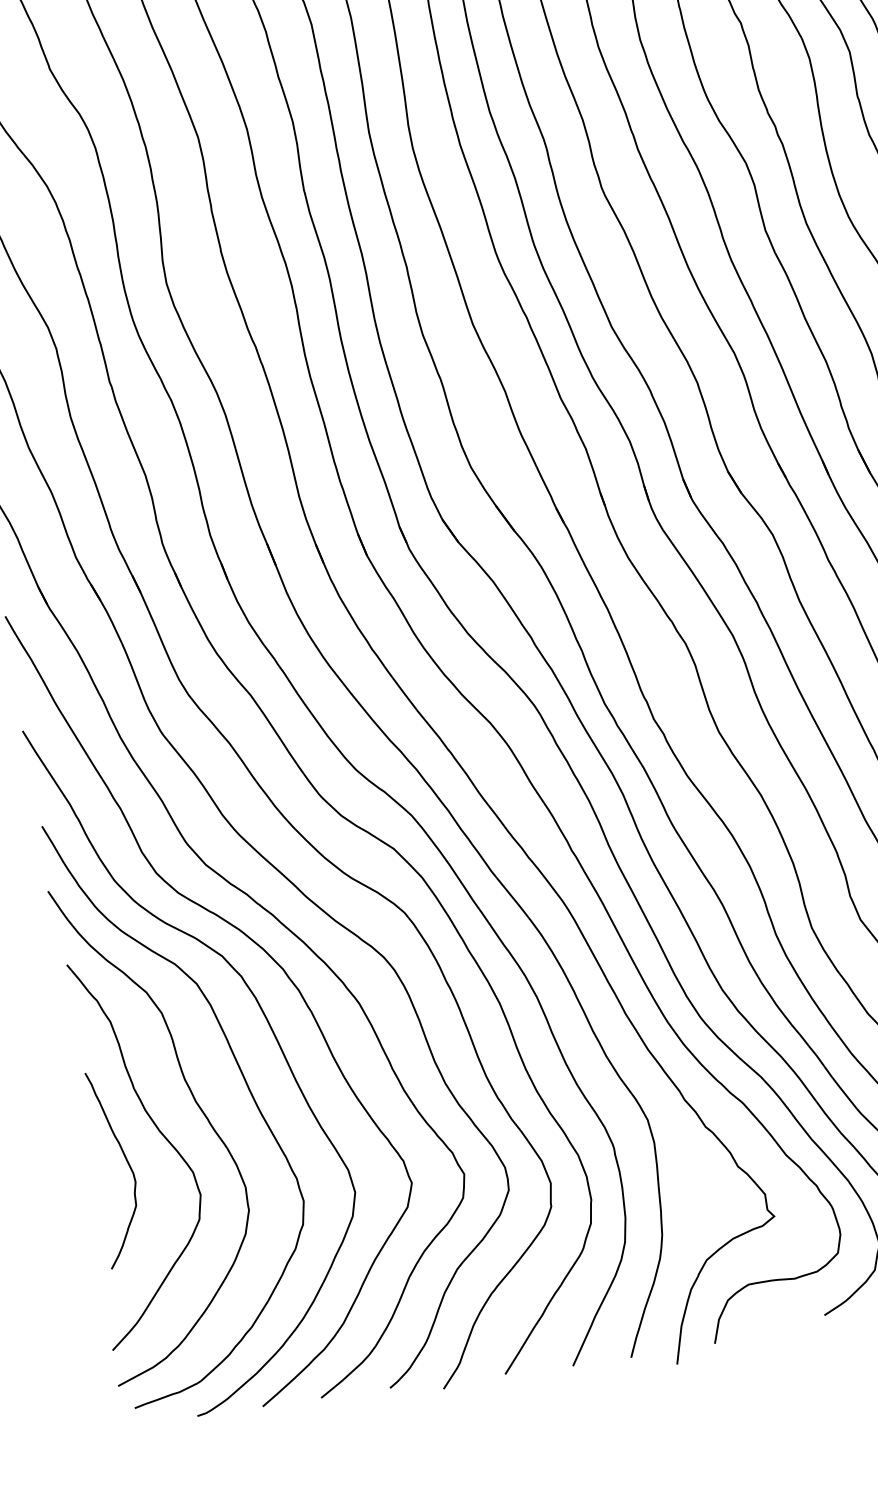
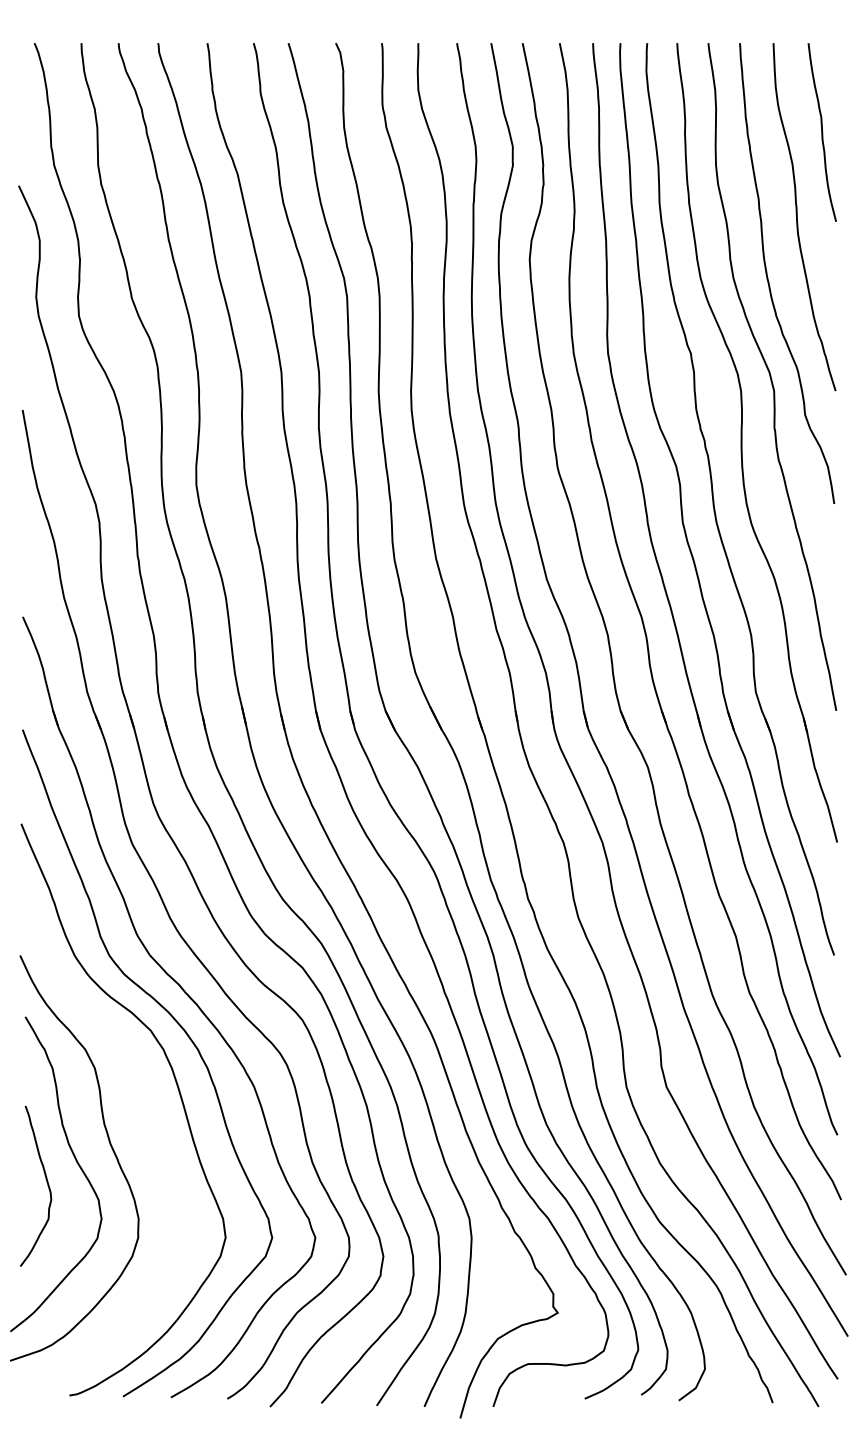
curve: (241, 1076) -> (150, 1129), removed

